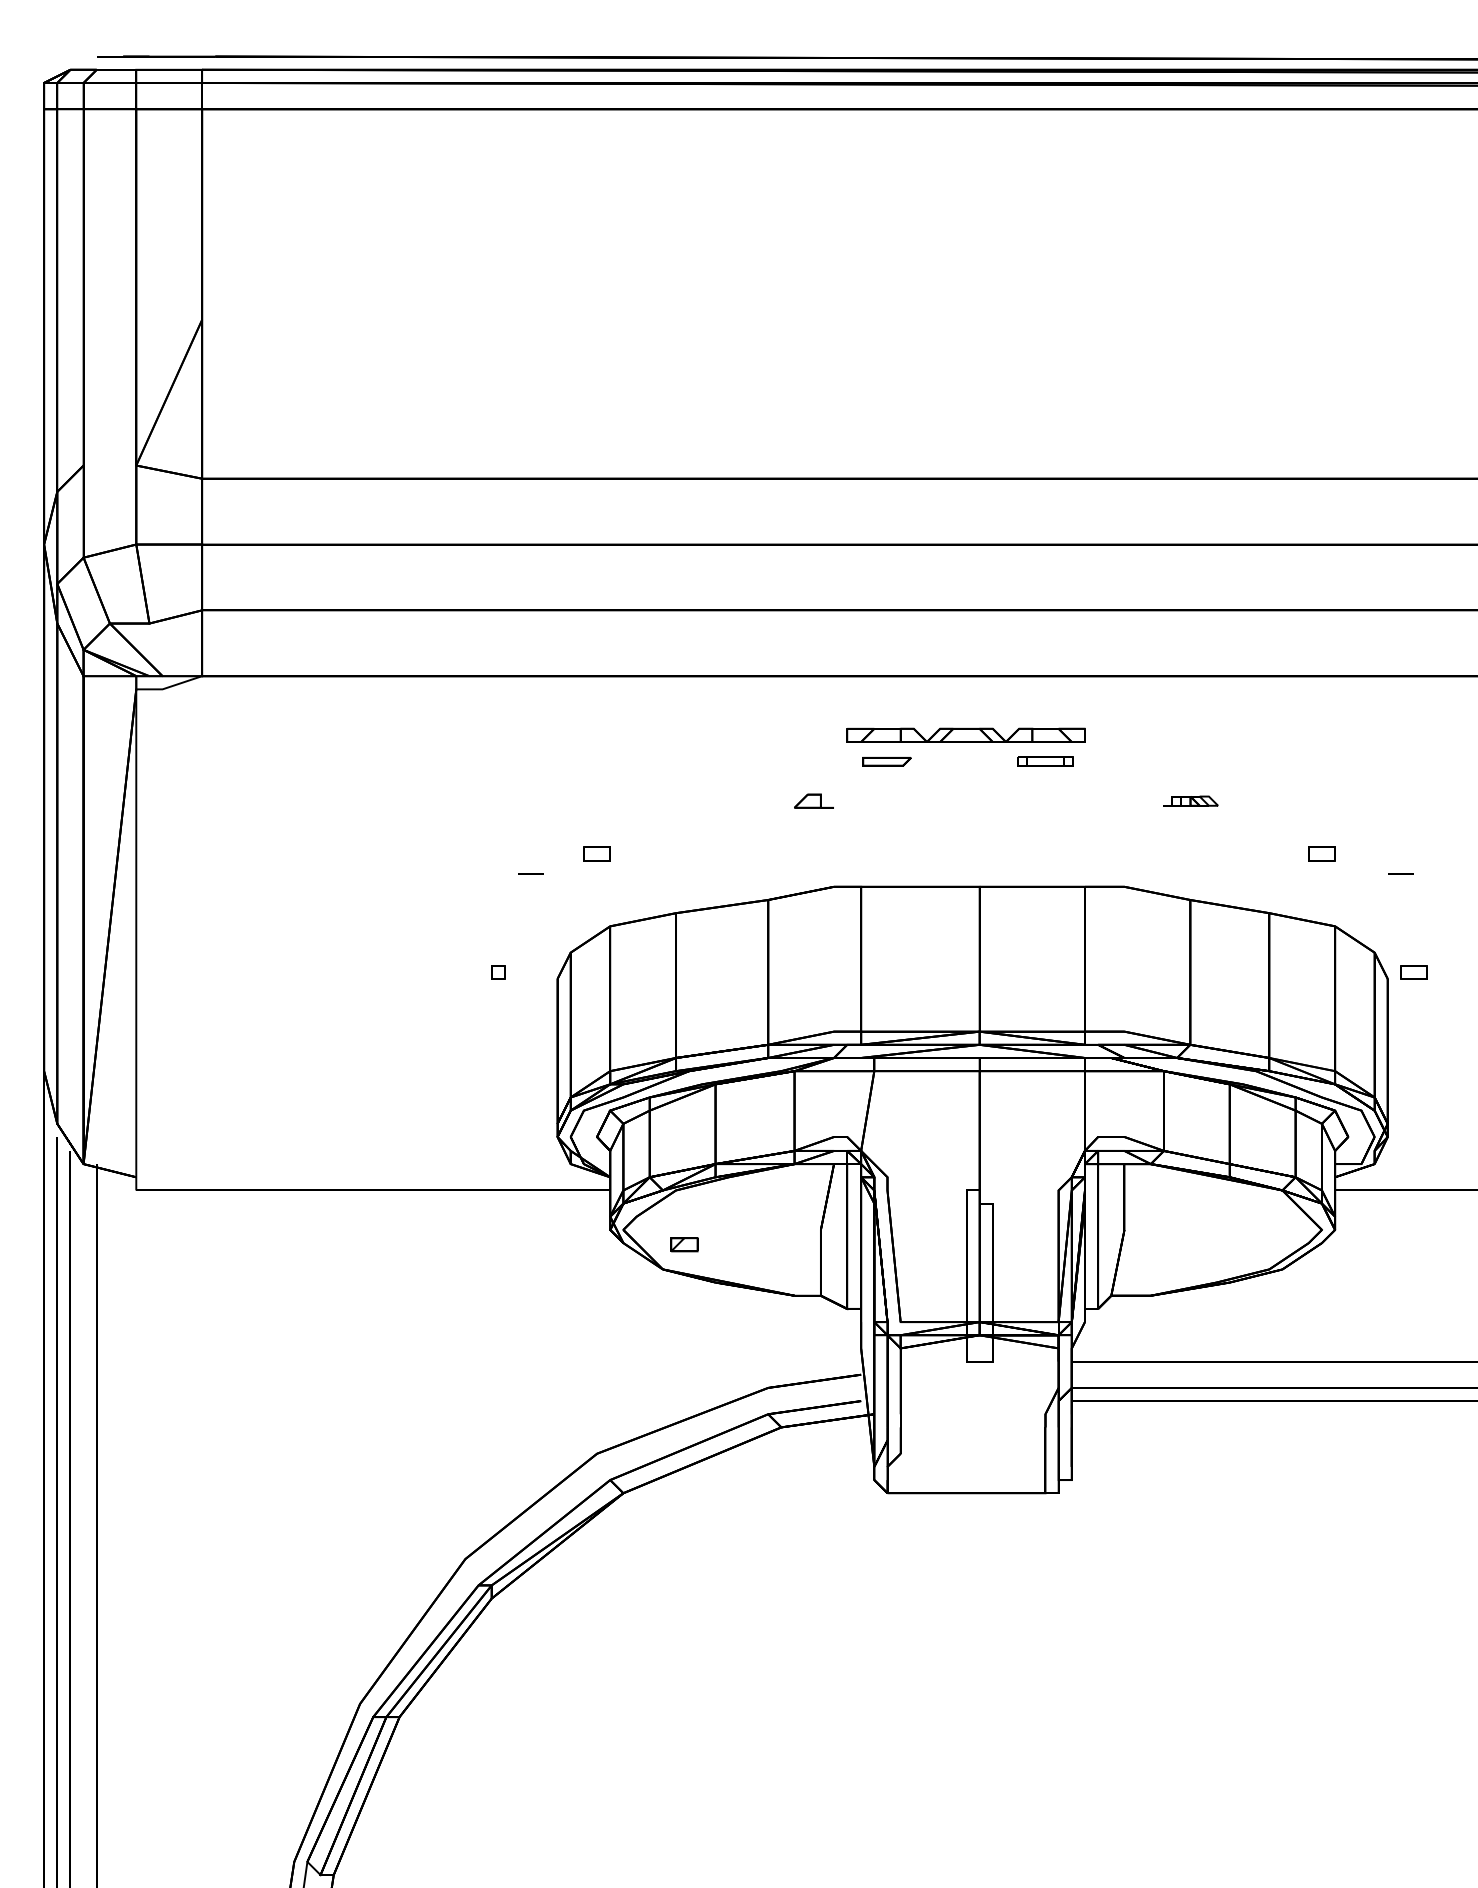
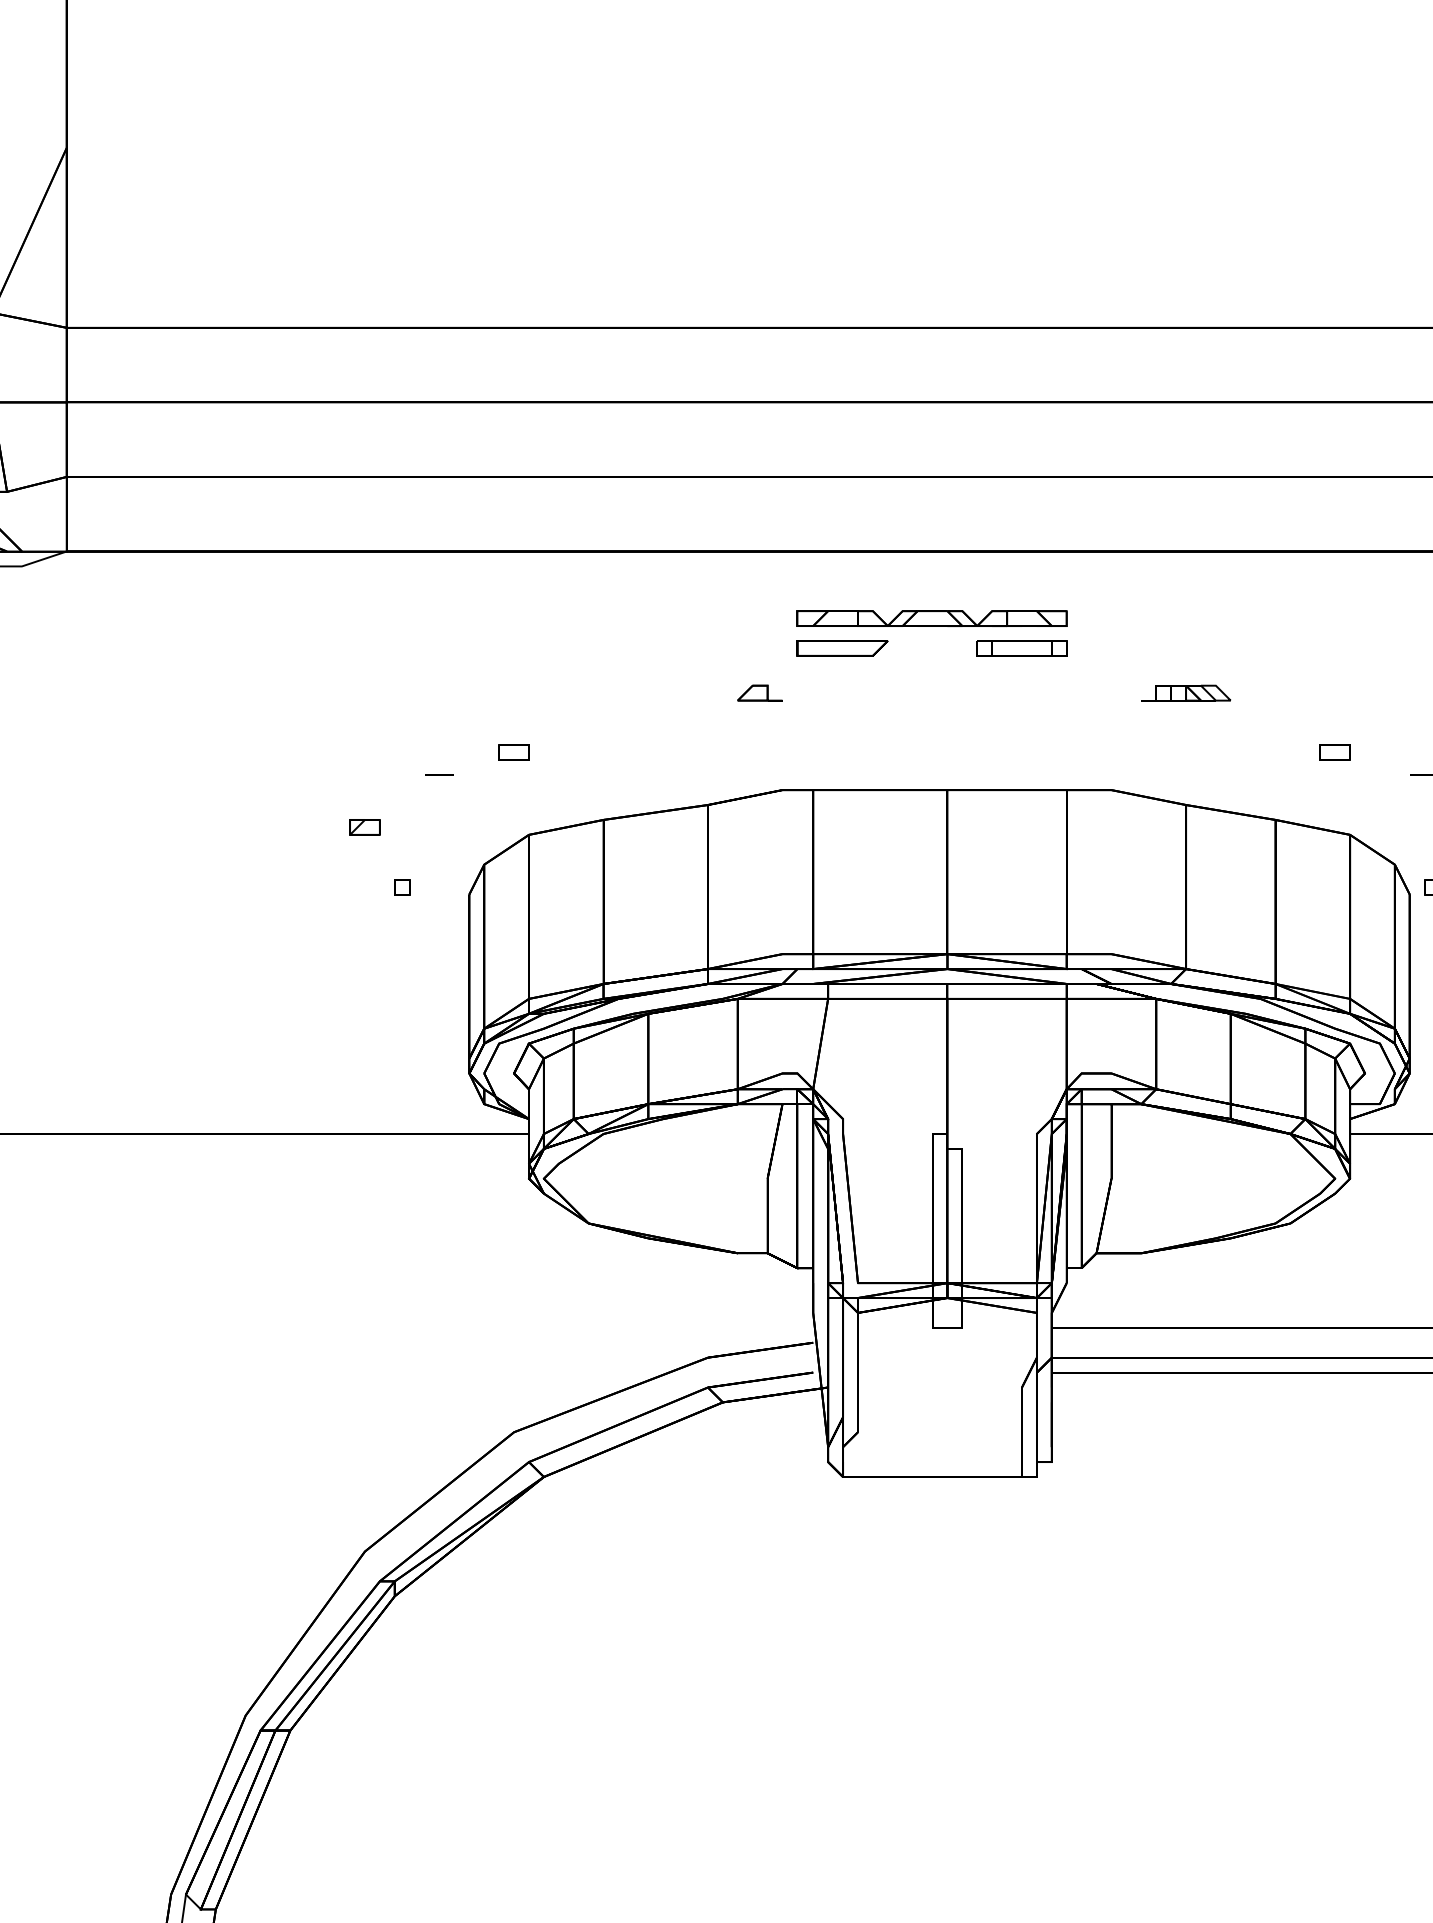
part: (886, 761) -> (841, 648), size x1.67
part: (1045, 761) -> (1022, 648), size x1.43
part: (1190, 800) -> (1186, 692), size x1.43
part: (684, 1244) -> (365, 827), moved

